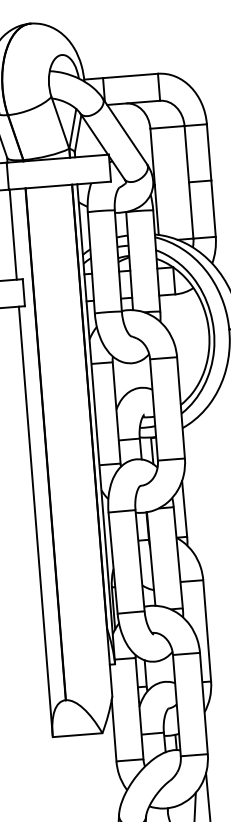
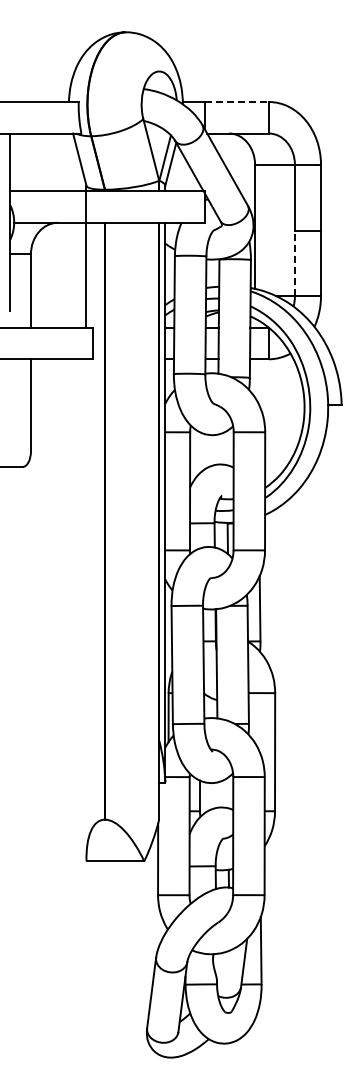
line: (131, 76) -> (237, 102), solid -> dashed
line: (190, 210) -> (294, 263), solid -> dashed
line: (35, 520) -> (86, 608), removed

